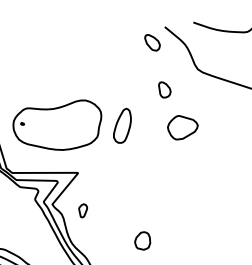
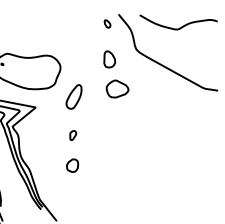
part: (152, 42) -> (107, 23), size x0.6
part: (164, 89) -> (109, 59), size x1.4
part: (121, 125) -> (73, 96), moved
part: (83, 210) -> (73, 135), moved

